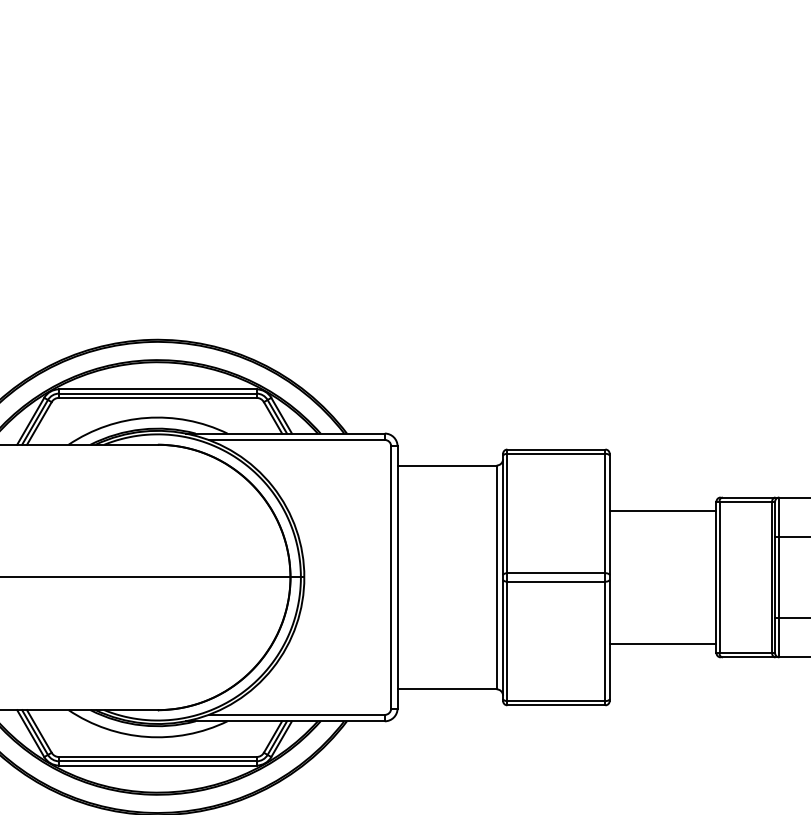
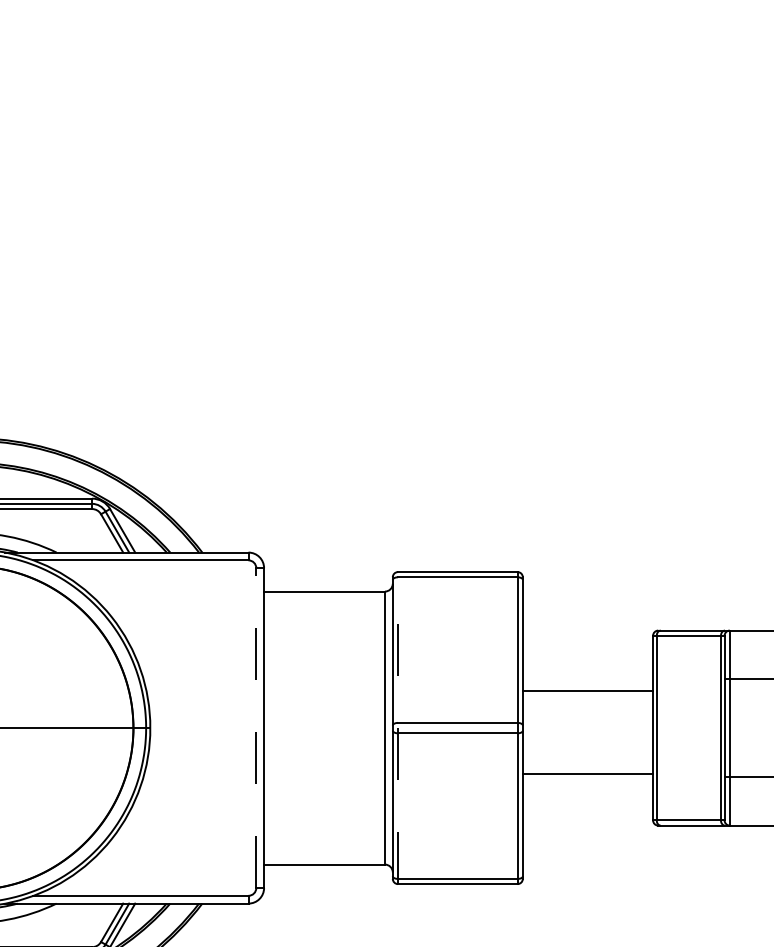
line: (662, 510) -> (587, 690), moved
line: (391, 576) -> (256, 726), solid -> dashed
line: (507, 577) -> (398, 728), solid -> dashed
line: (662, 644) -> (587, 774), moved

